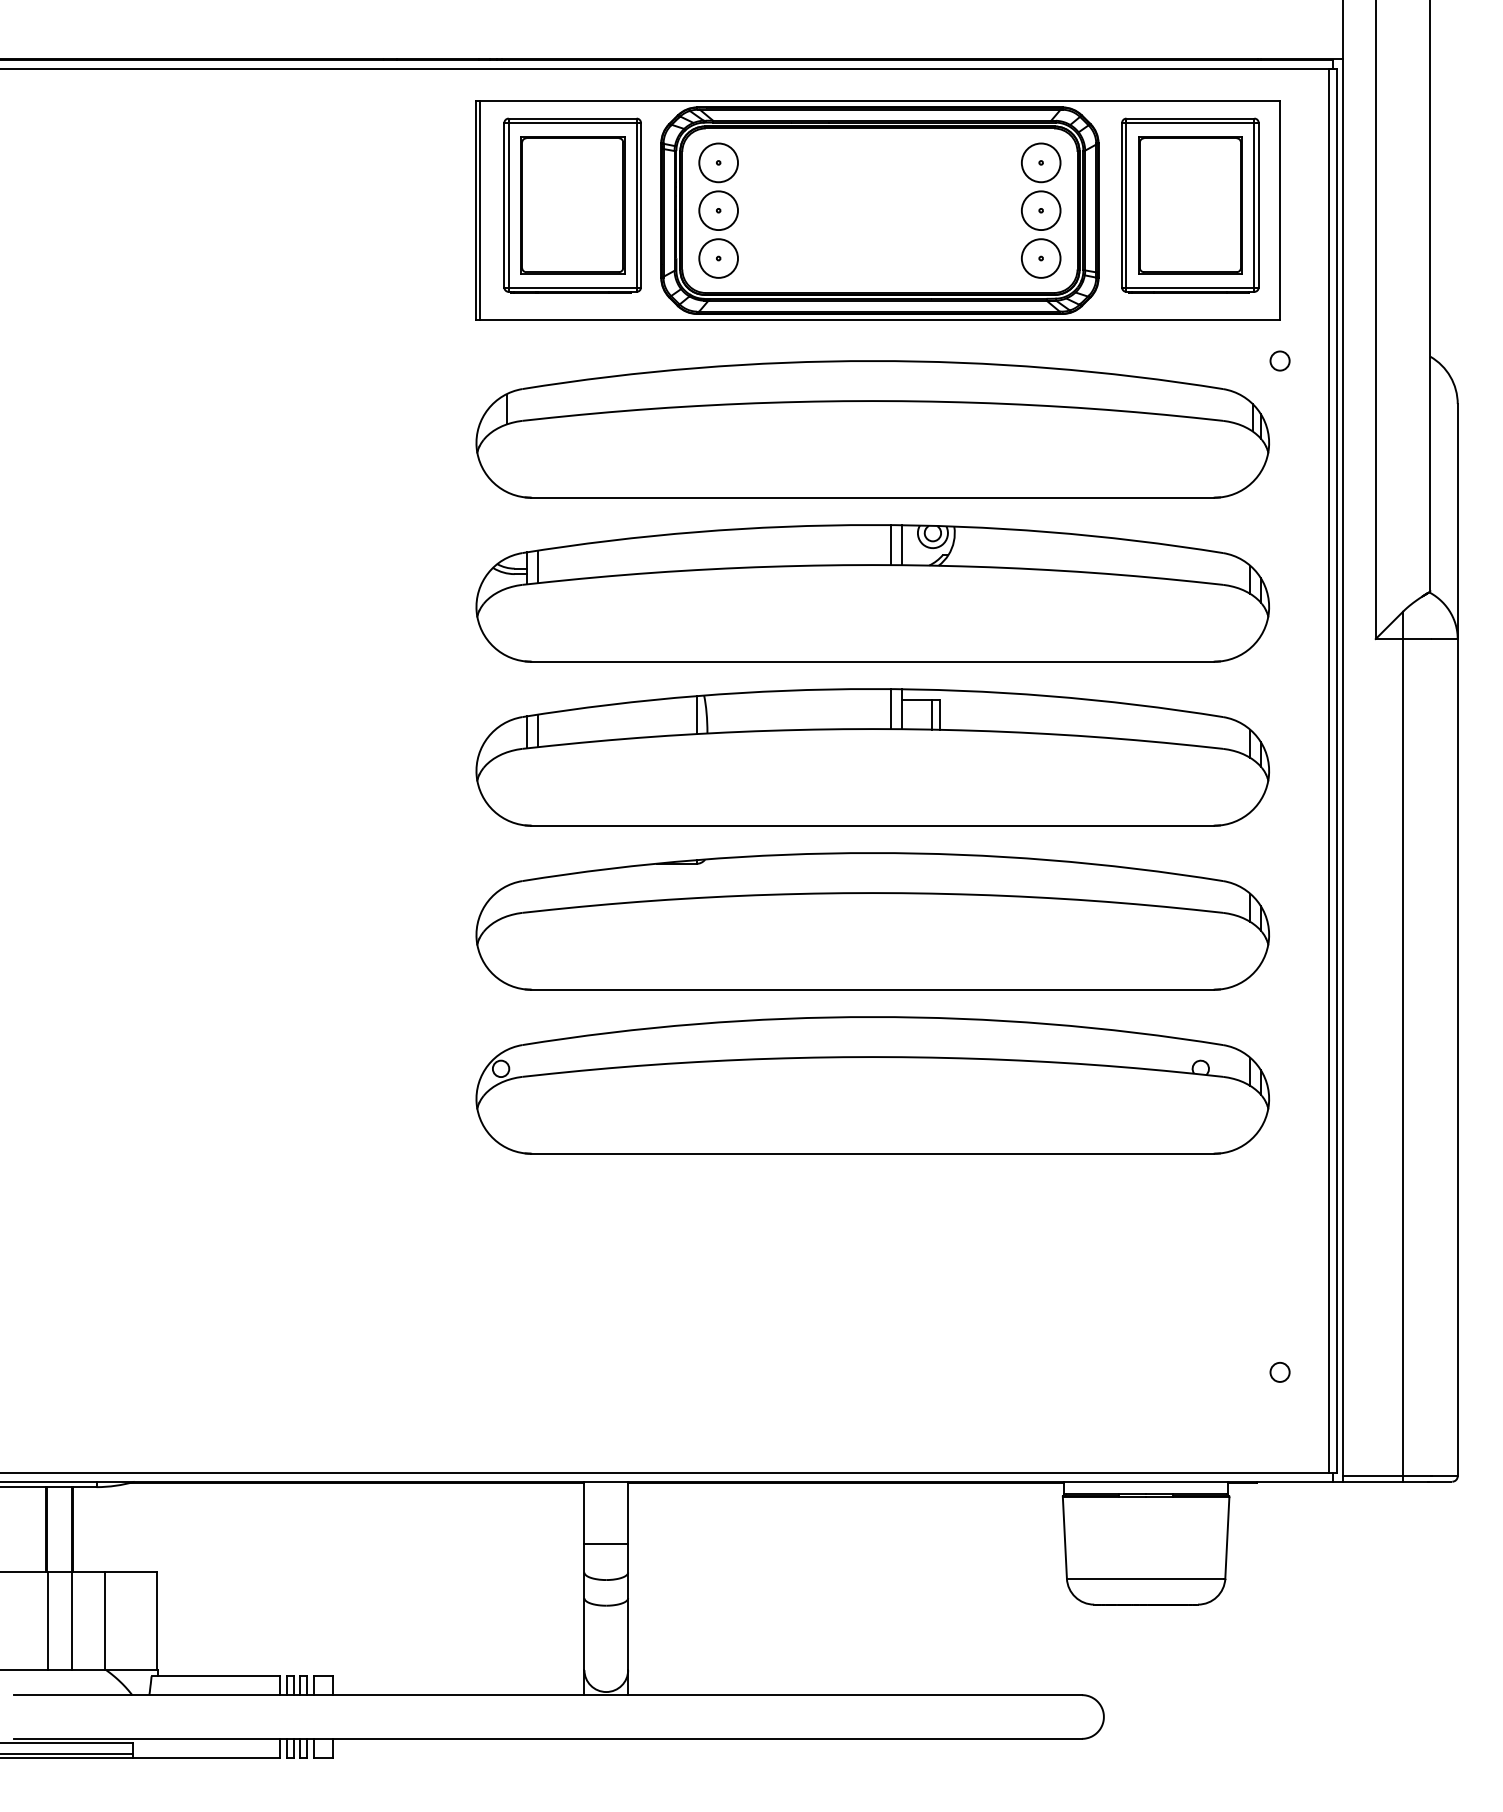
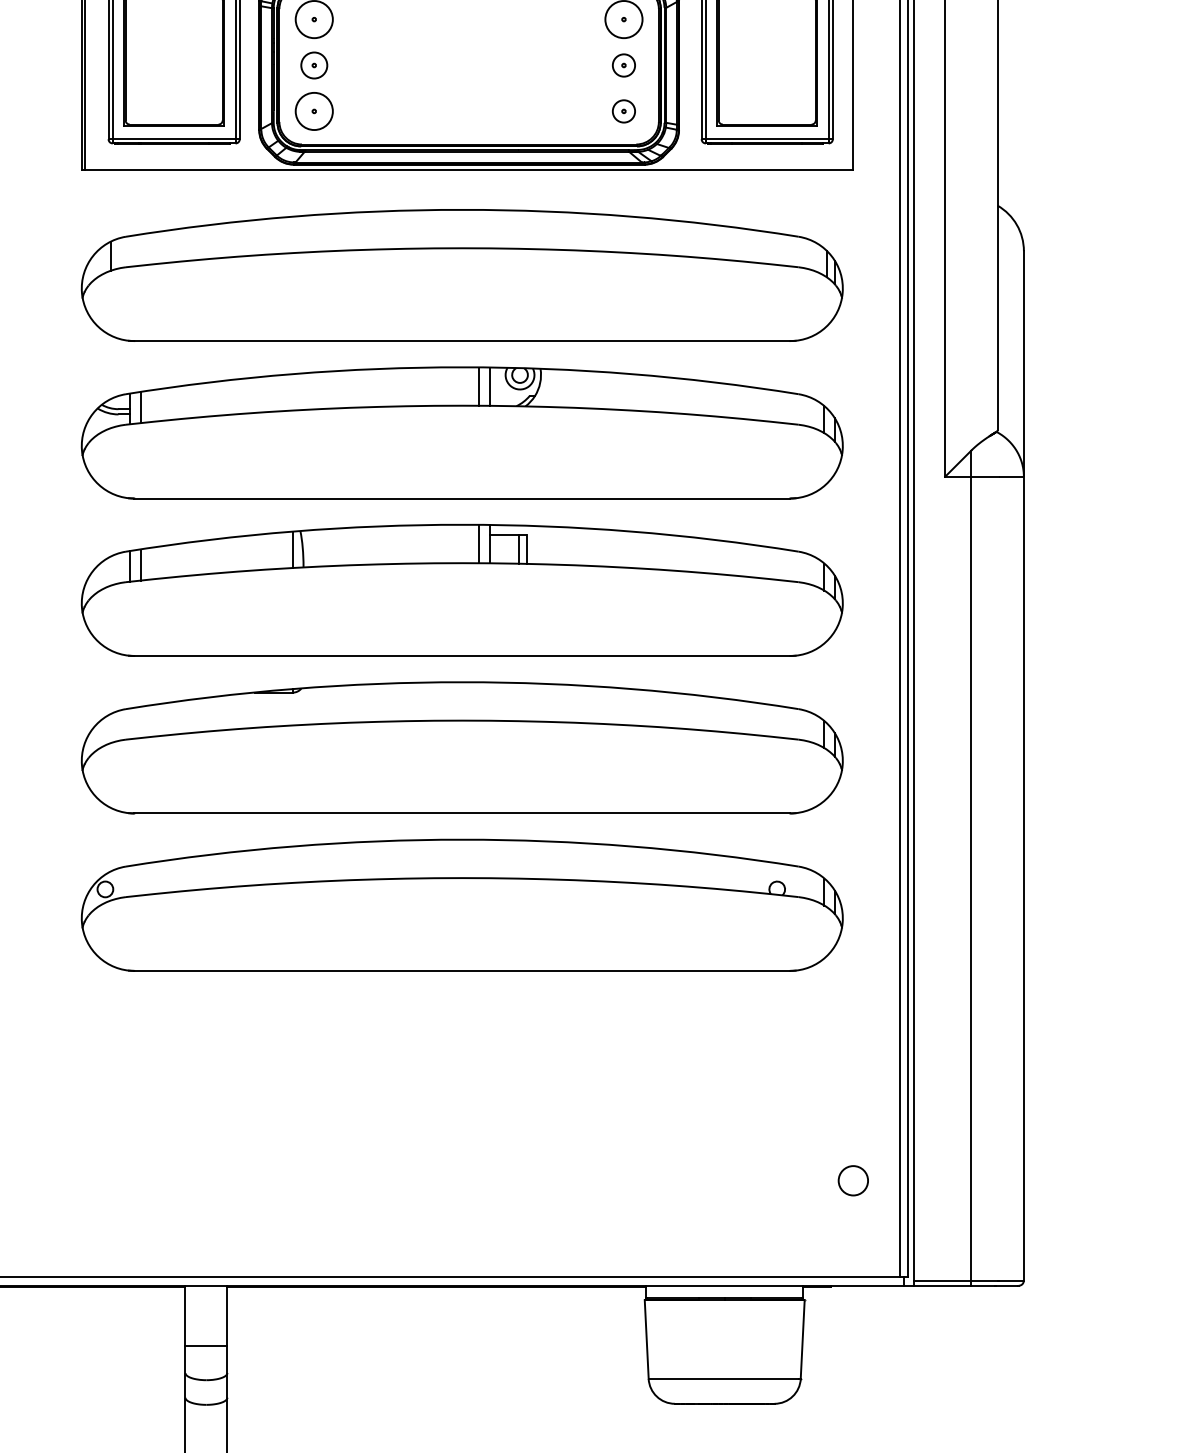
circle: (718, 210) -> (314, 65), size x0.7
circle: (1040, 210) -> (623, 65), size x0.6
circle: (1040, 258) -> (623, 111), size x0.6
circle: (1279, 360) -> (852, 209), removed
circle: (1279, 1372) -> (852, 1180), size x1.6

